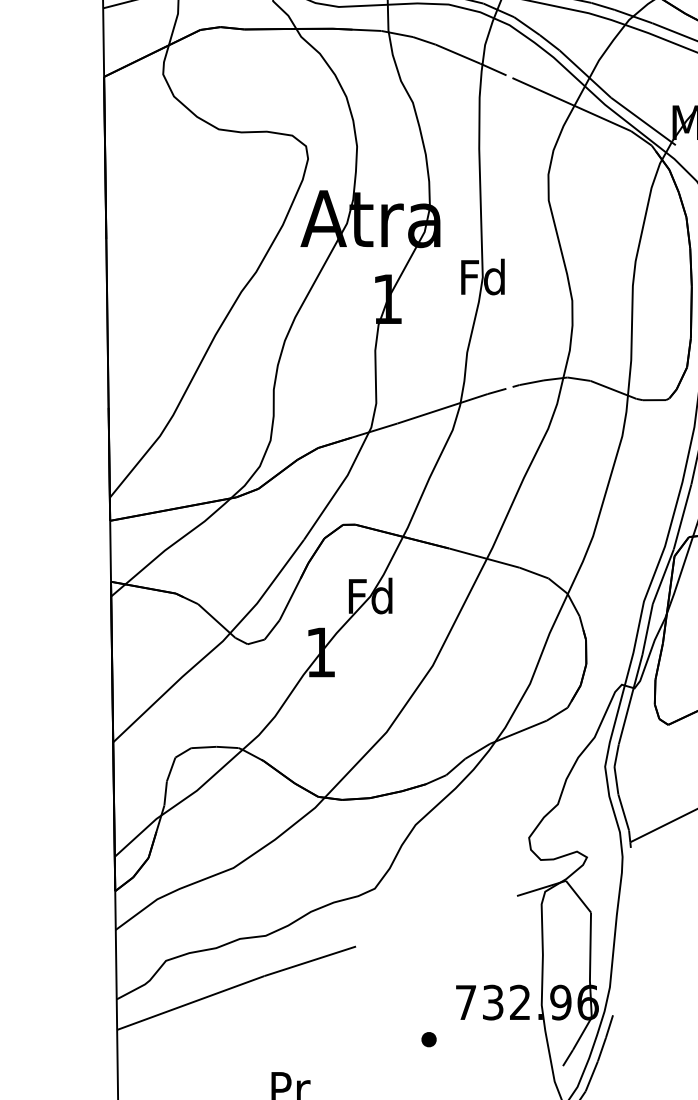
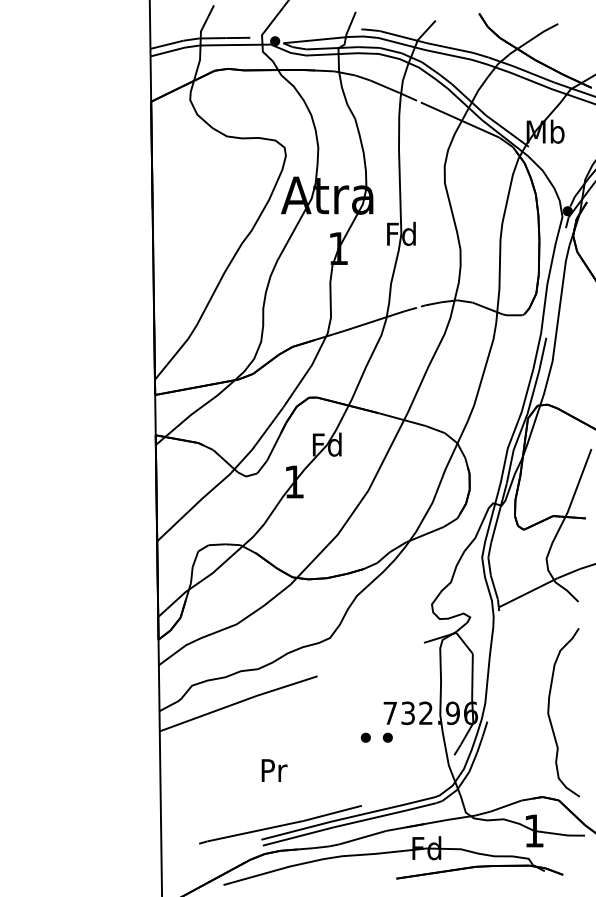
part: (461, 1039) -> (387, 737), added

